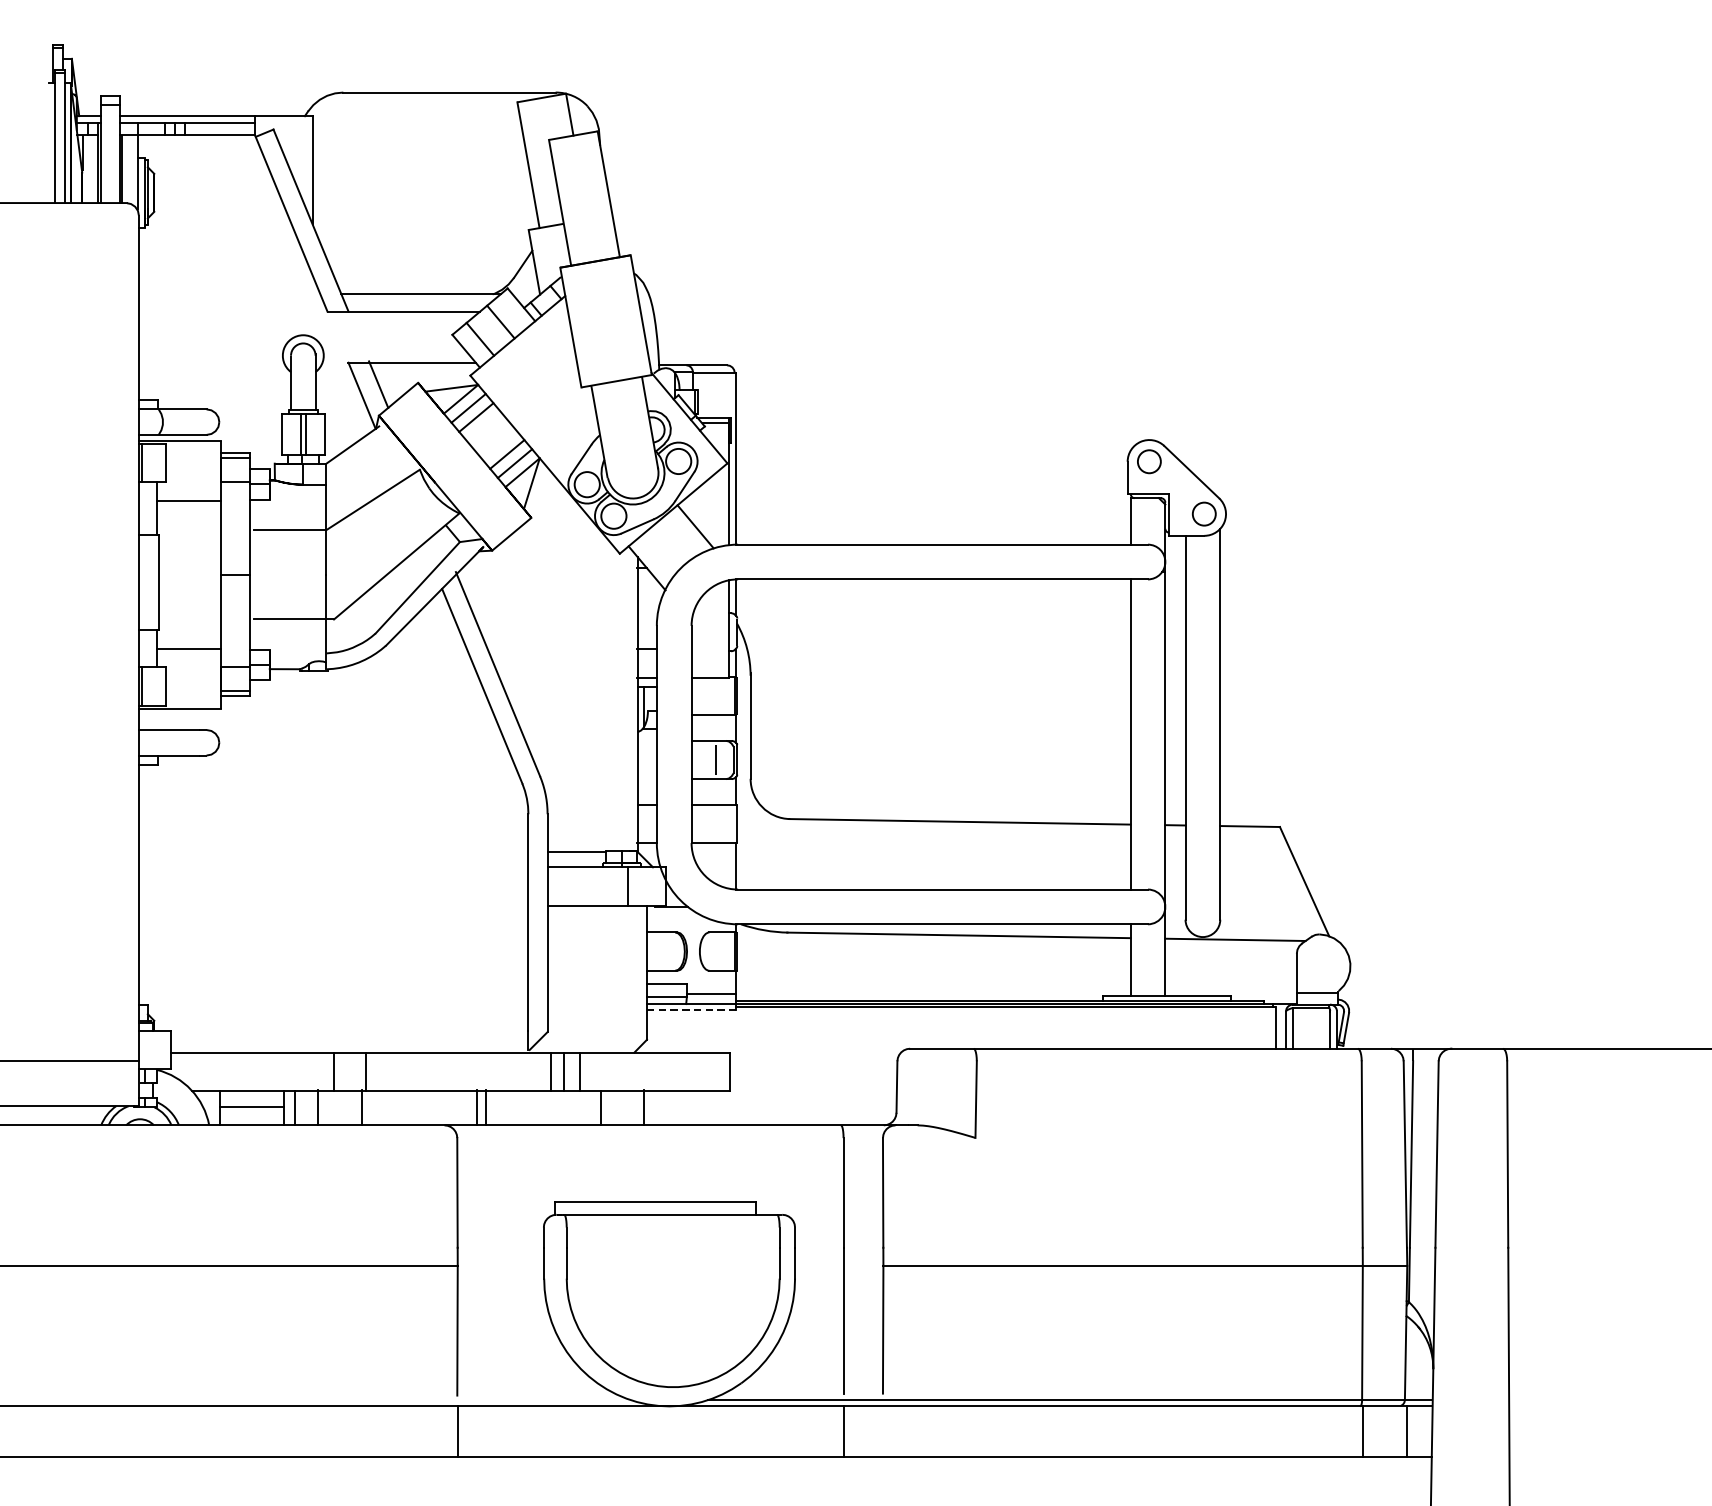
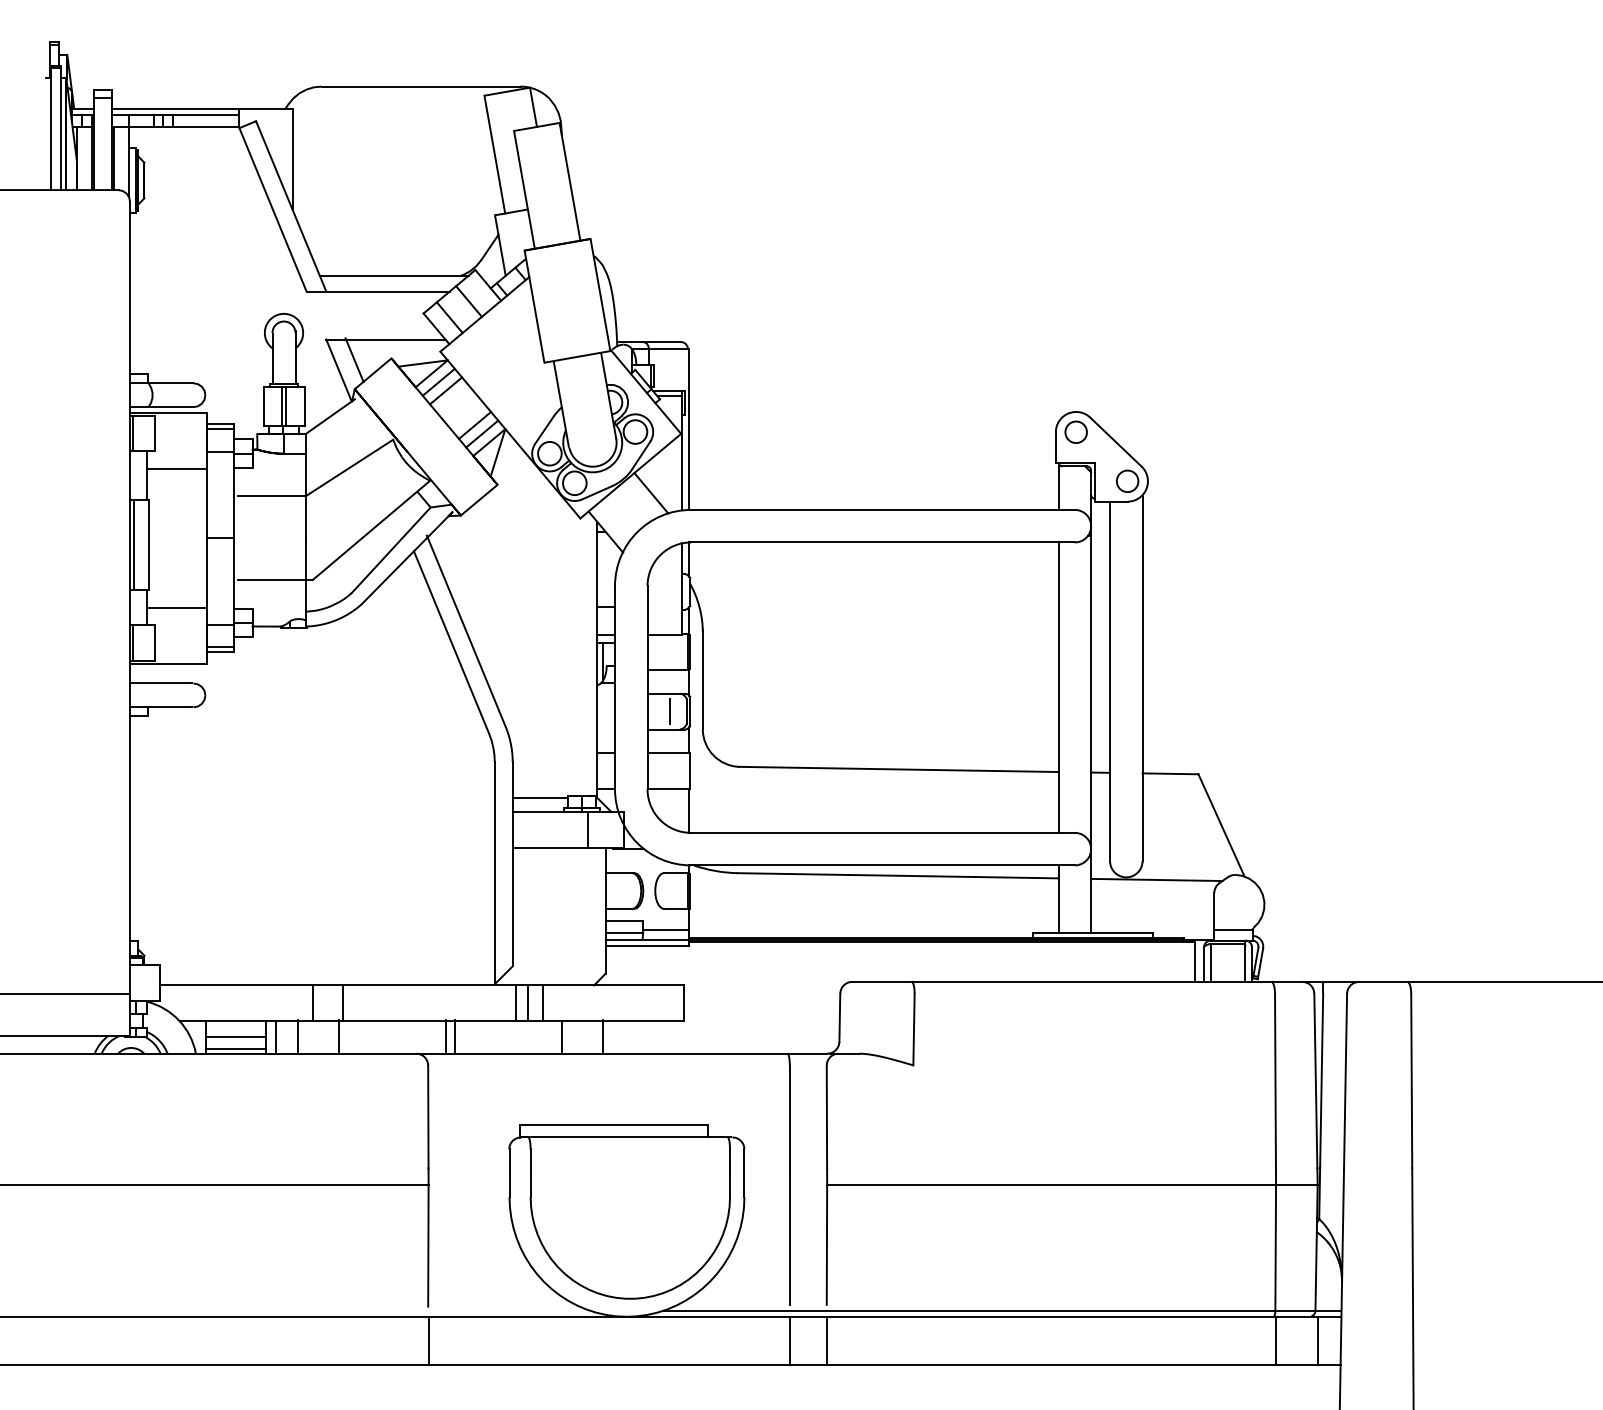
line: (142, 582) -> (133, 545), added
line: (691, 1010) -> (647, 946), dashed -> solid
line: (251, 1119) -> (235, 1048), added
line: (883, 1431) -> (827, 1340), added

